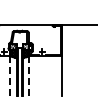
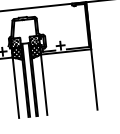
line: (10, 76) -> (16, 88), dashed -> solid
line: (29, 76) -> (44, 85), dashed -> solid

